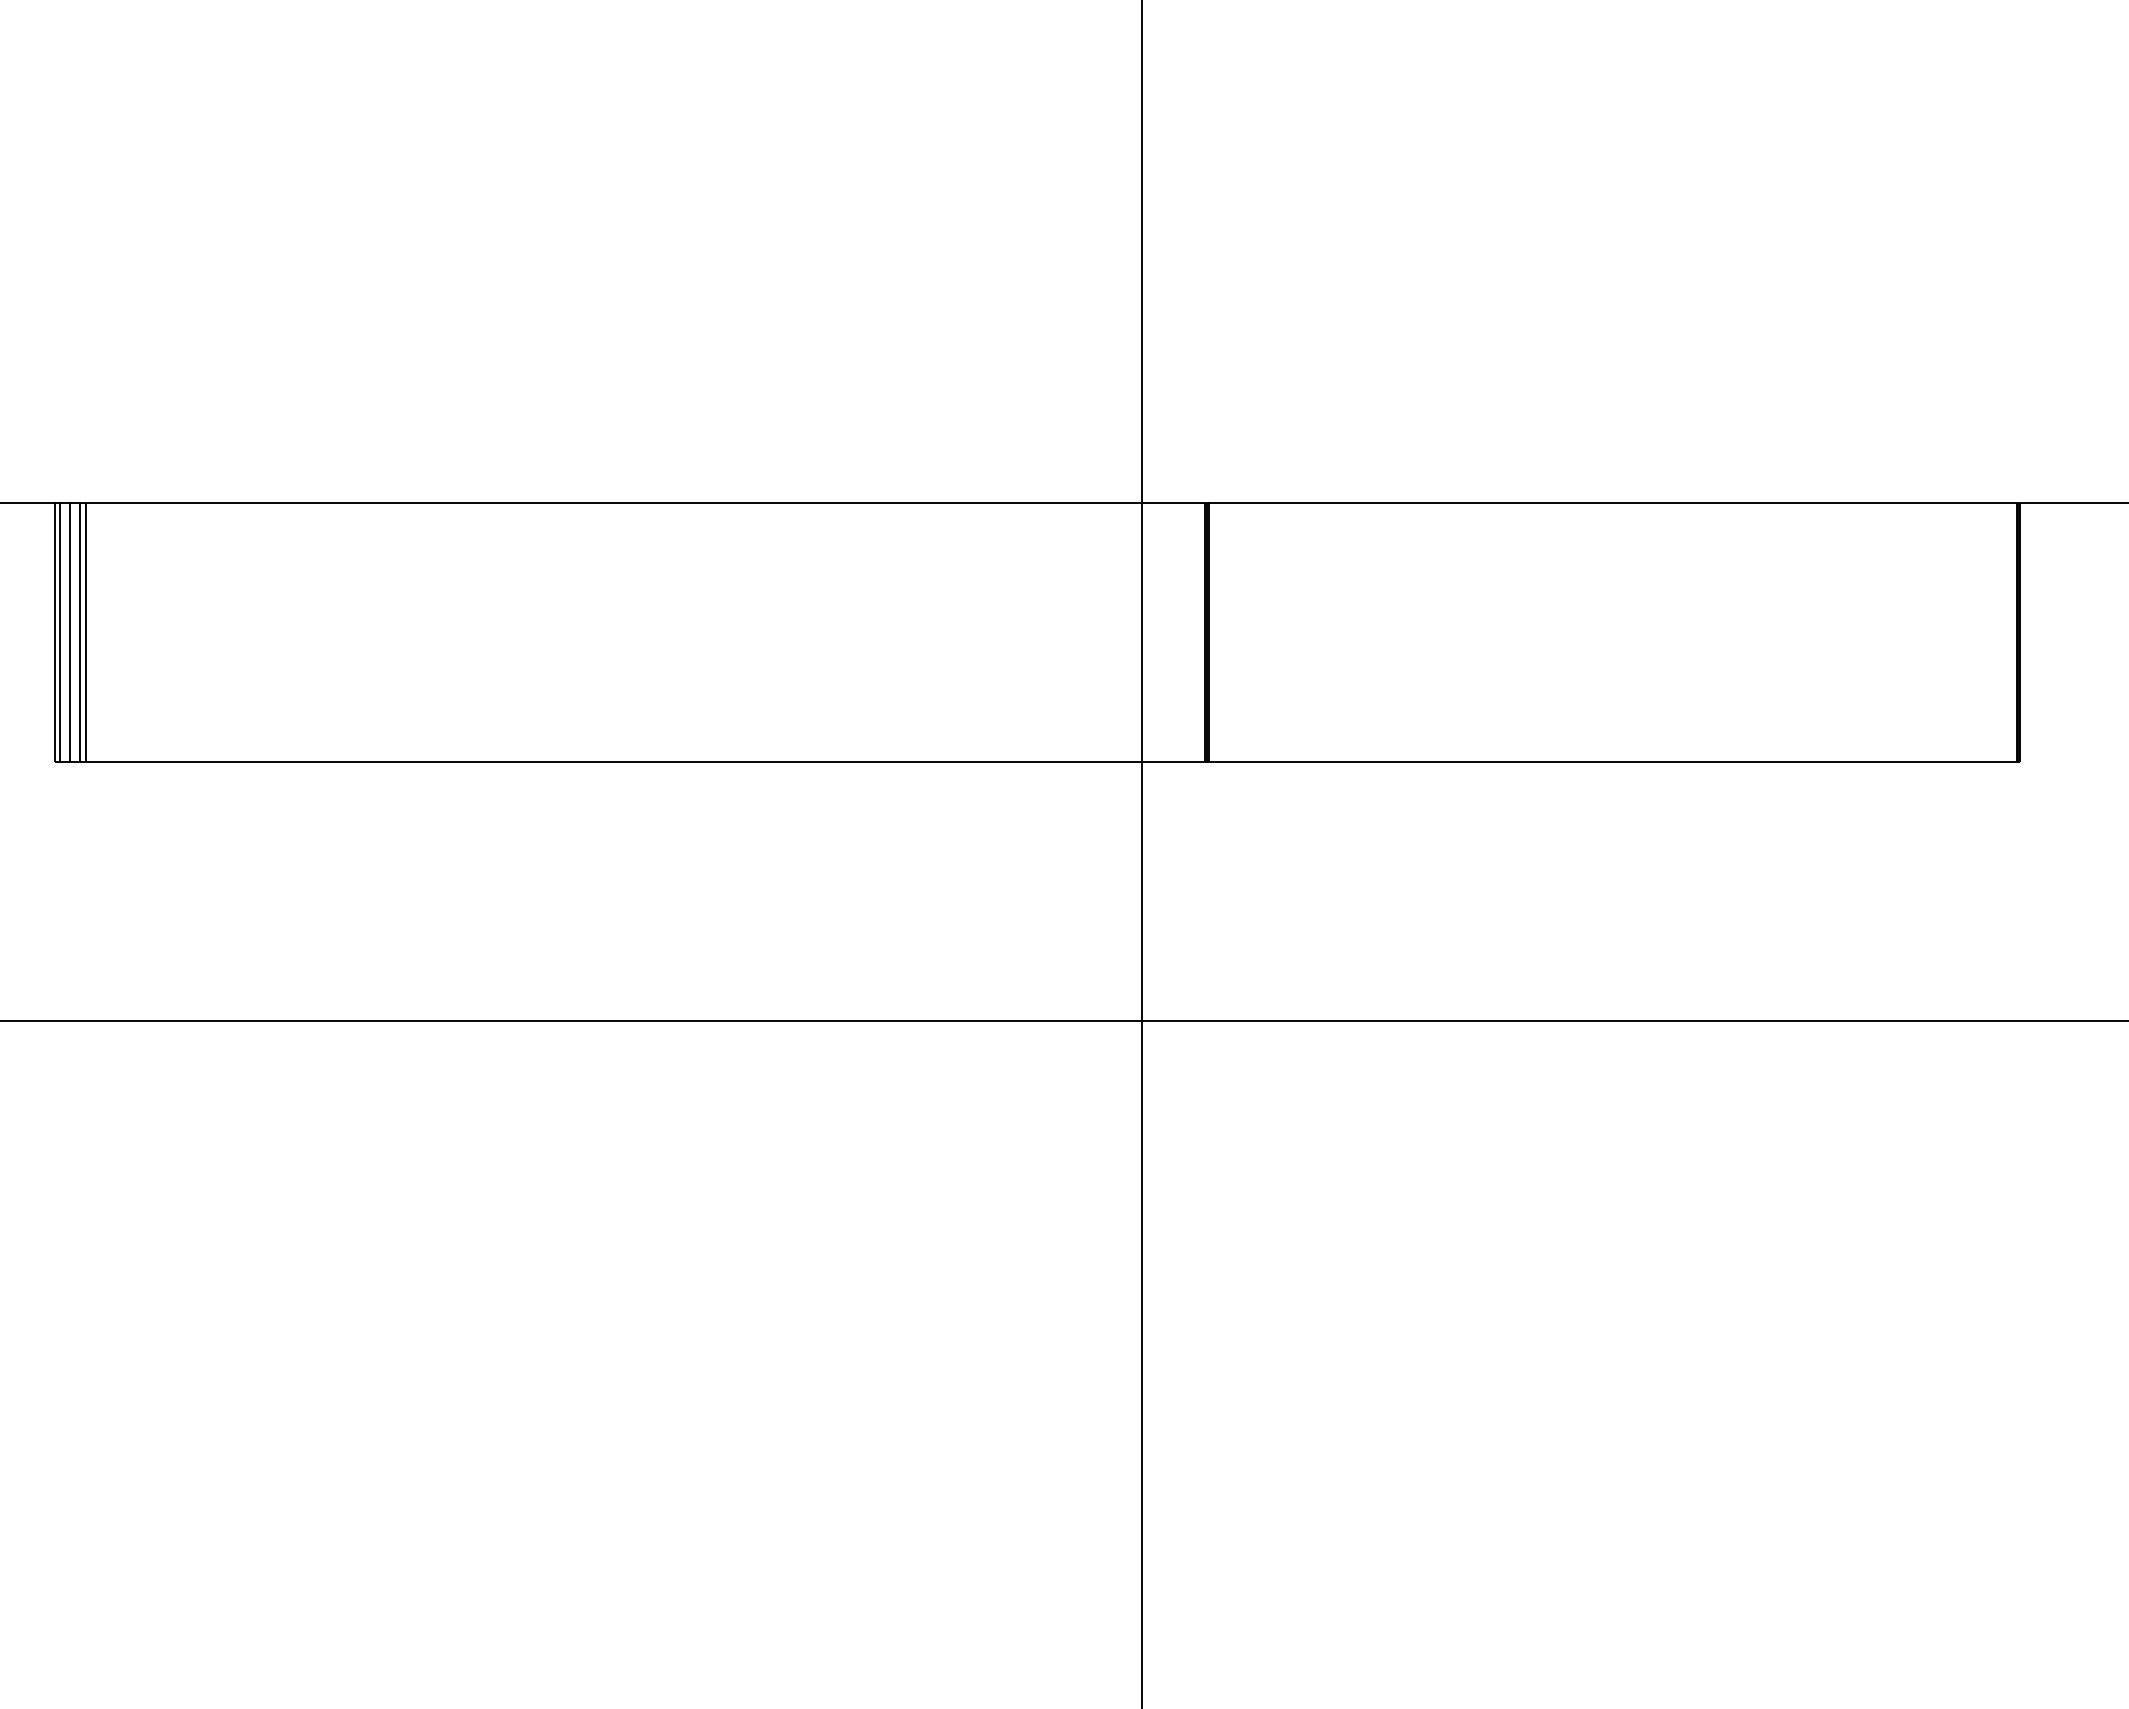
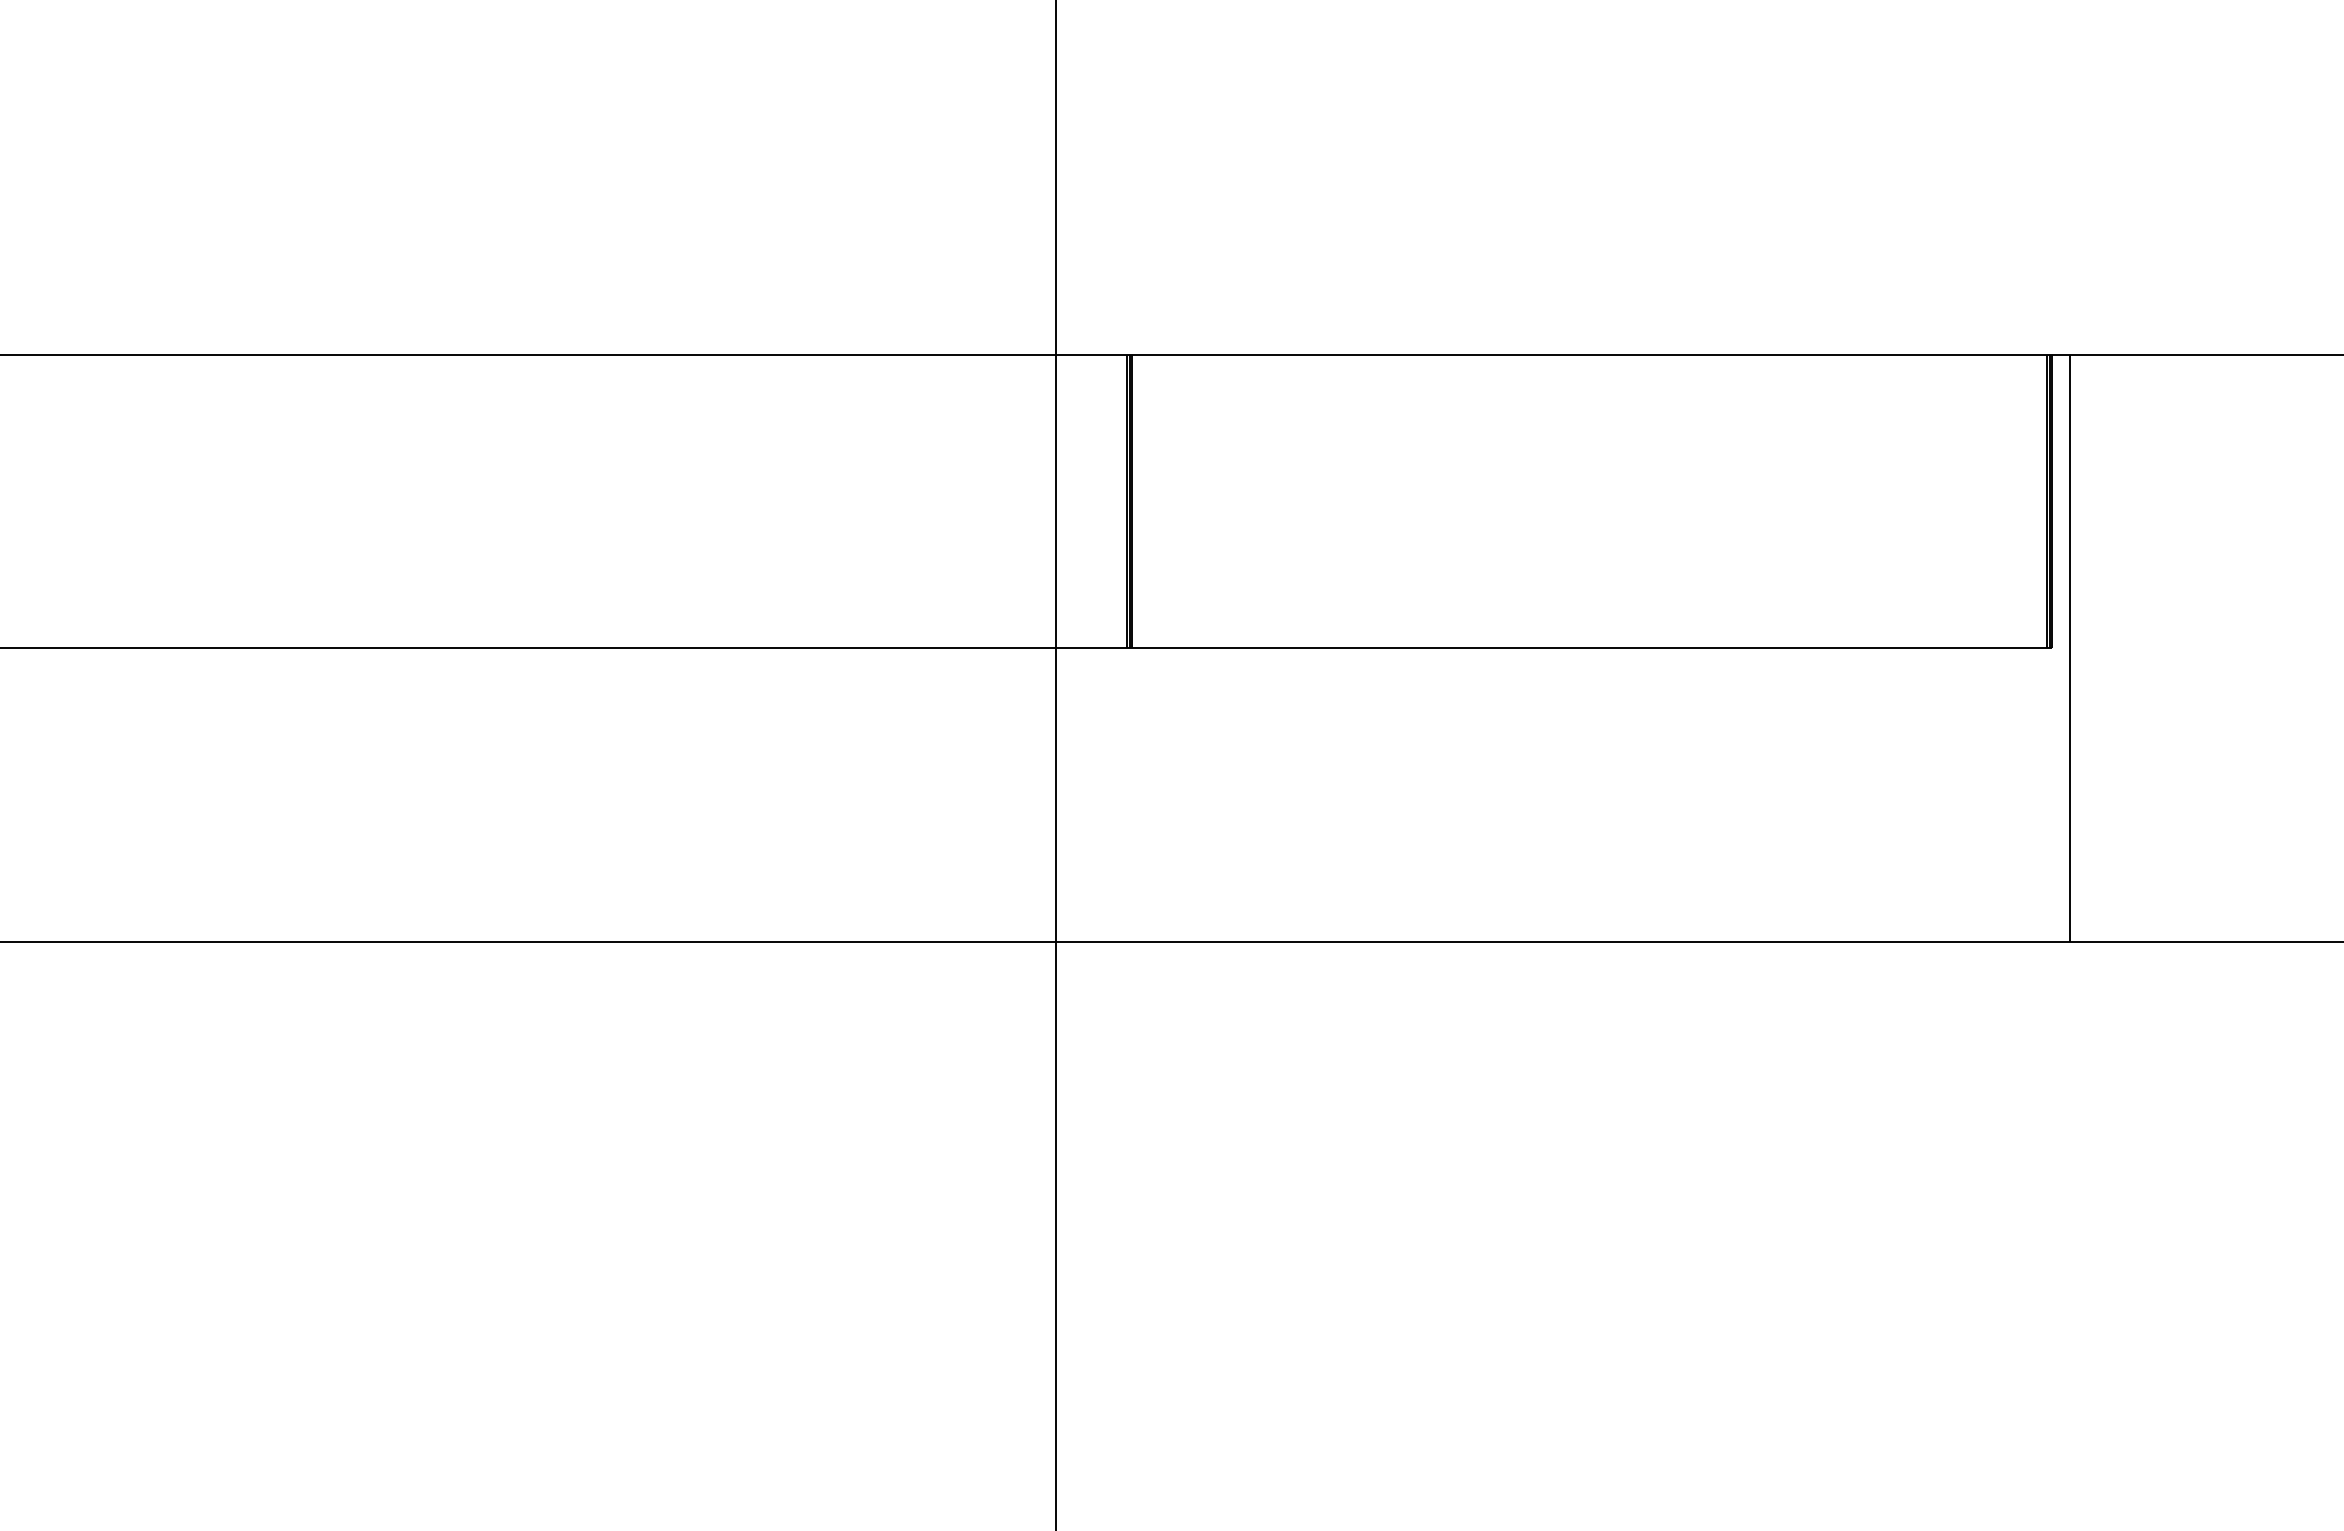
line: (2036, 761) -> (2070, 647), added

